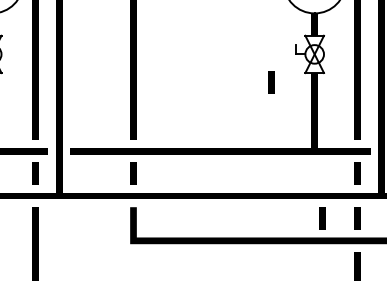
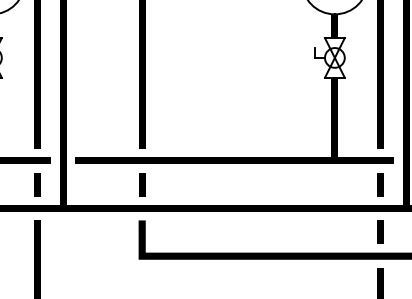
line: (271, 82) -> (288, 87), removed
line: (322, 218) -> (343, 232), removed

